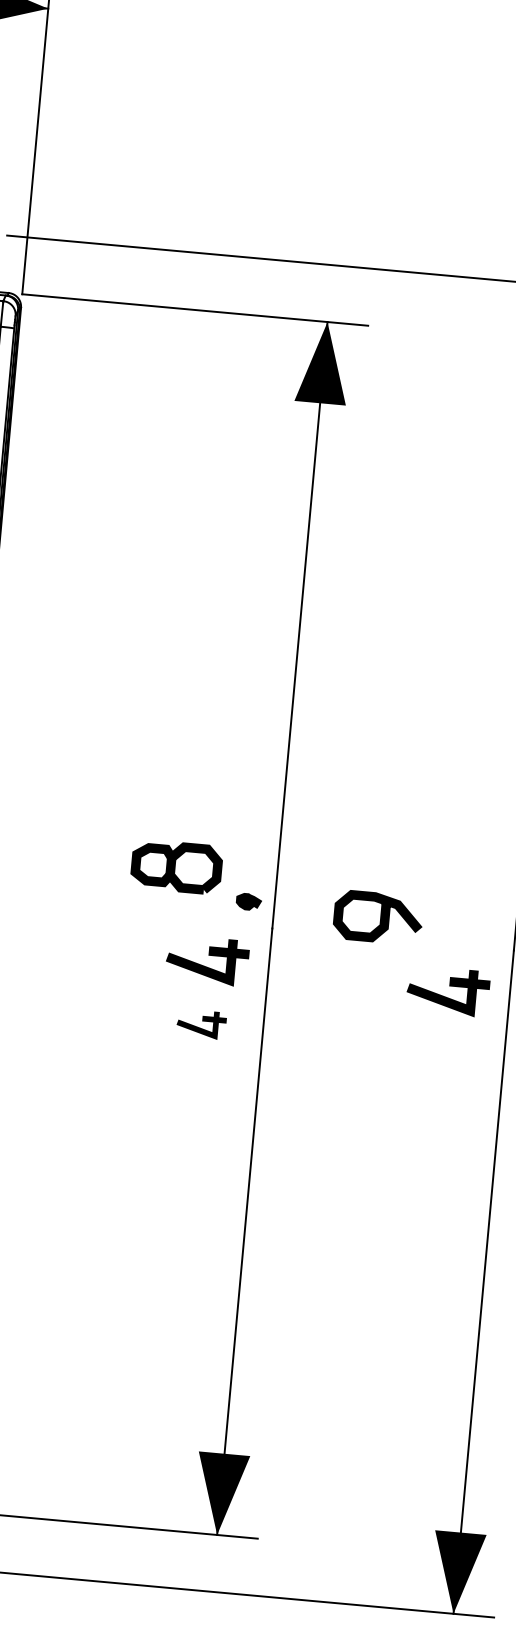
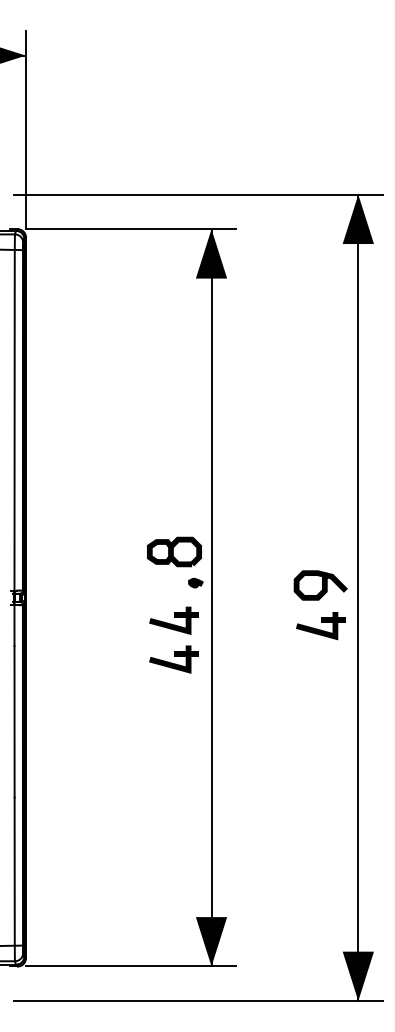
part: (176, 866) -> (174, 551), moved
curve: (381, 917) -> (322, 585), moved
part: (200, 1024) -> (173, 659), size x1.67

